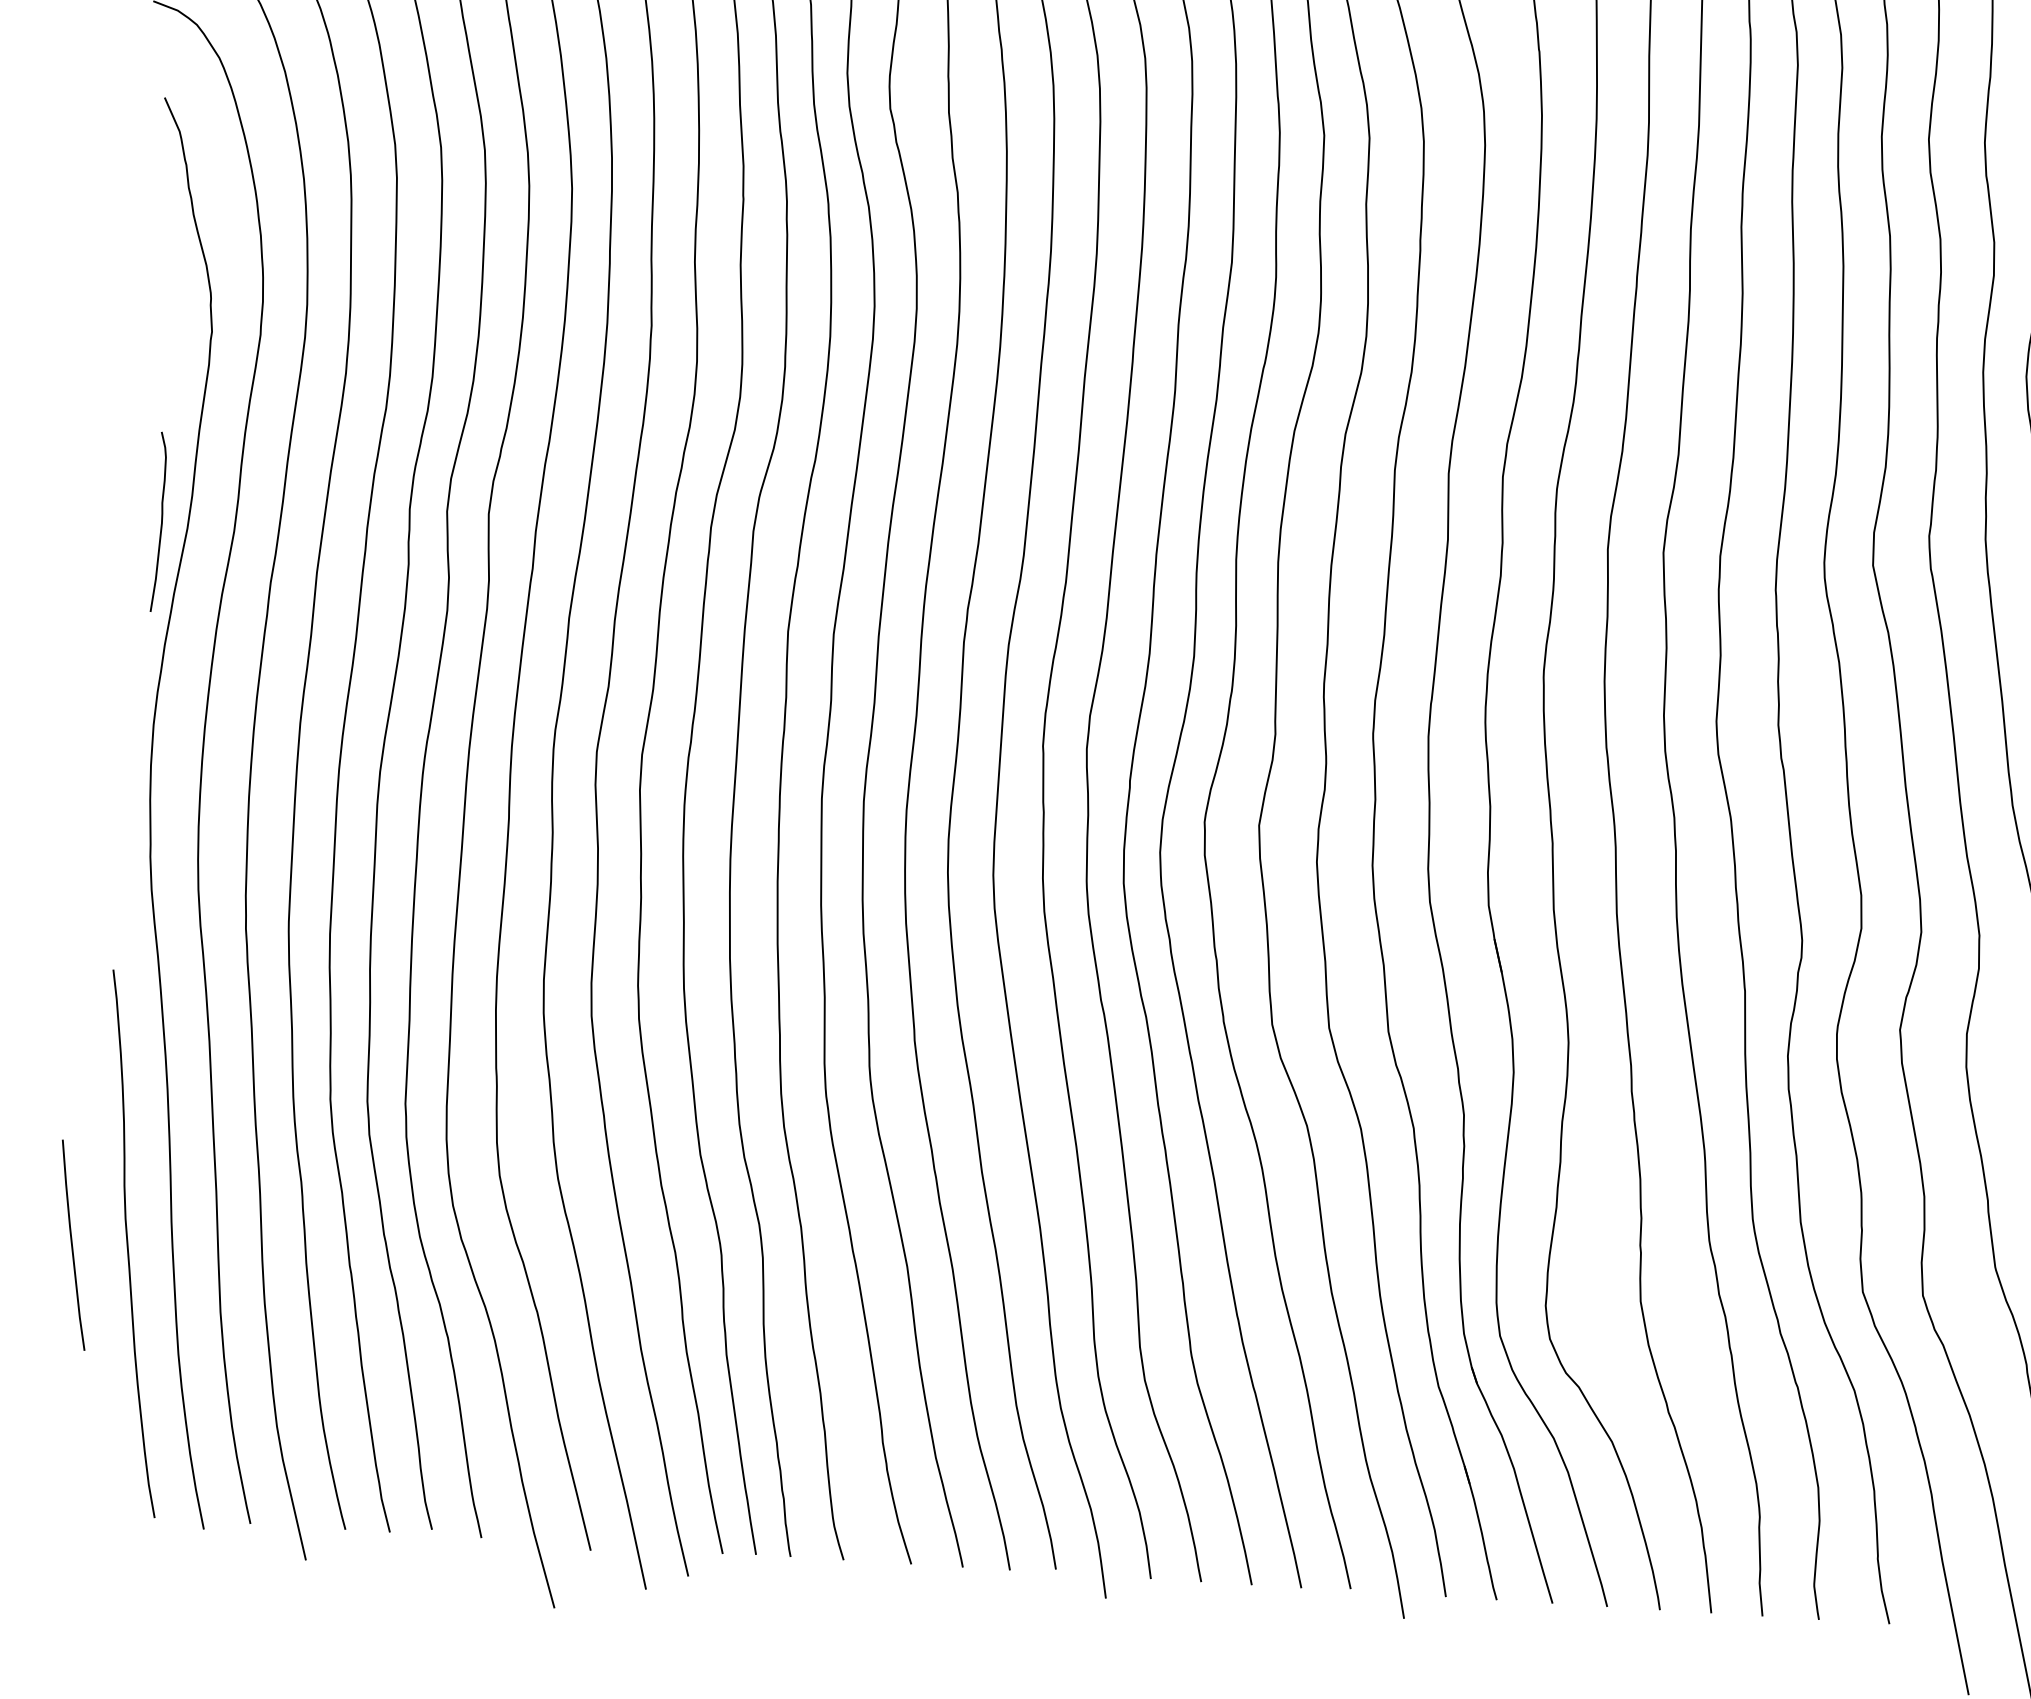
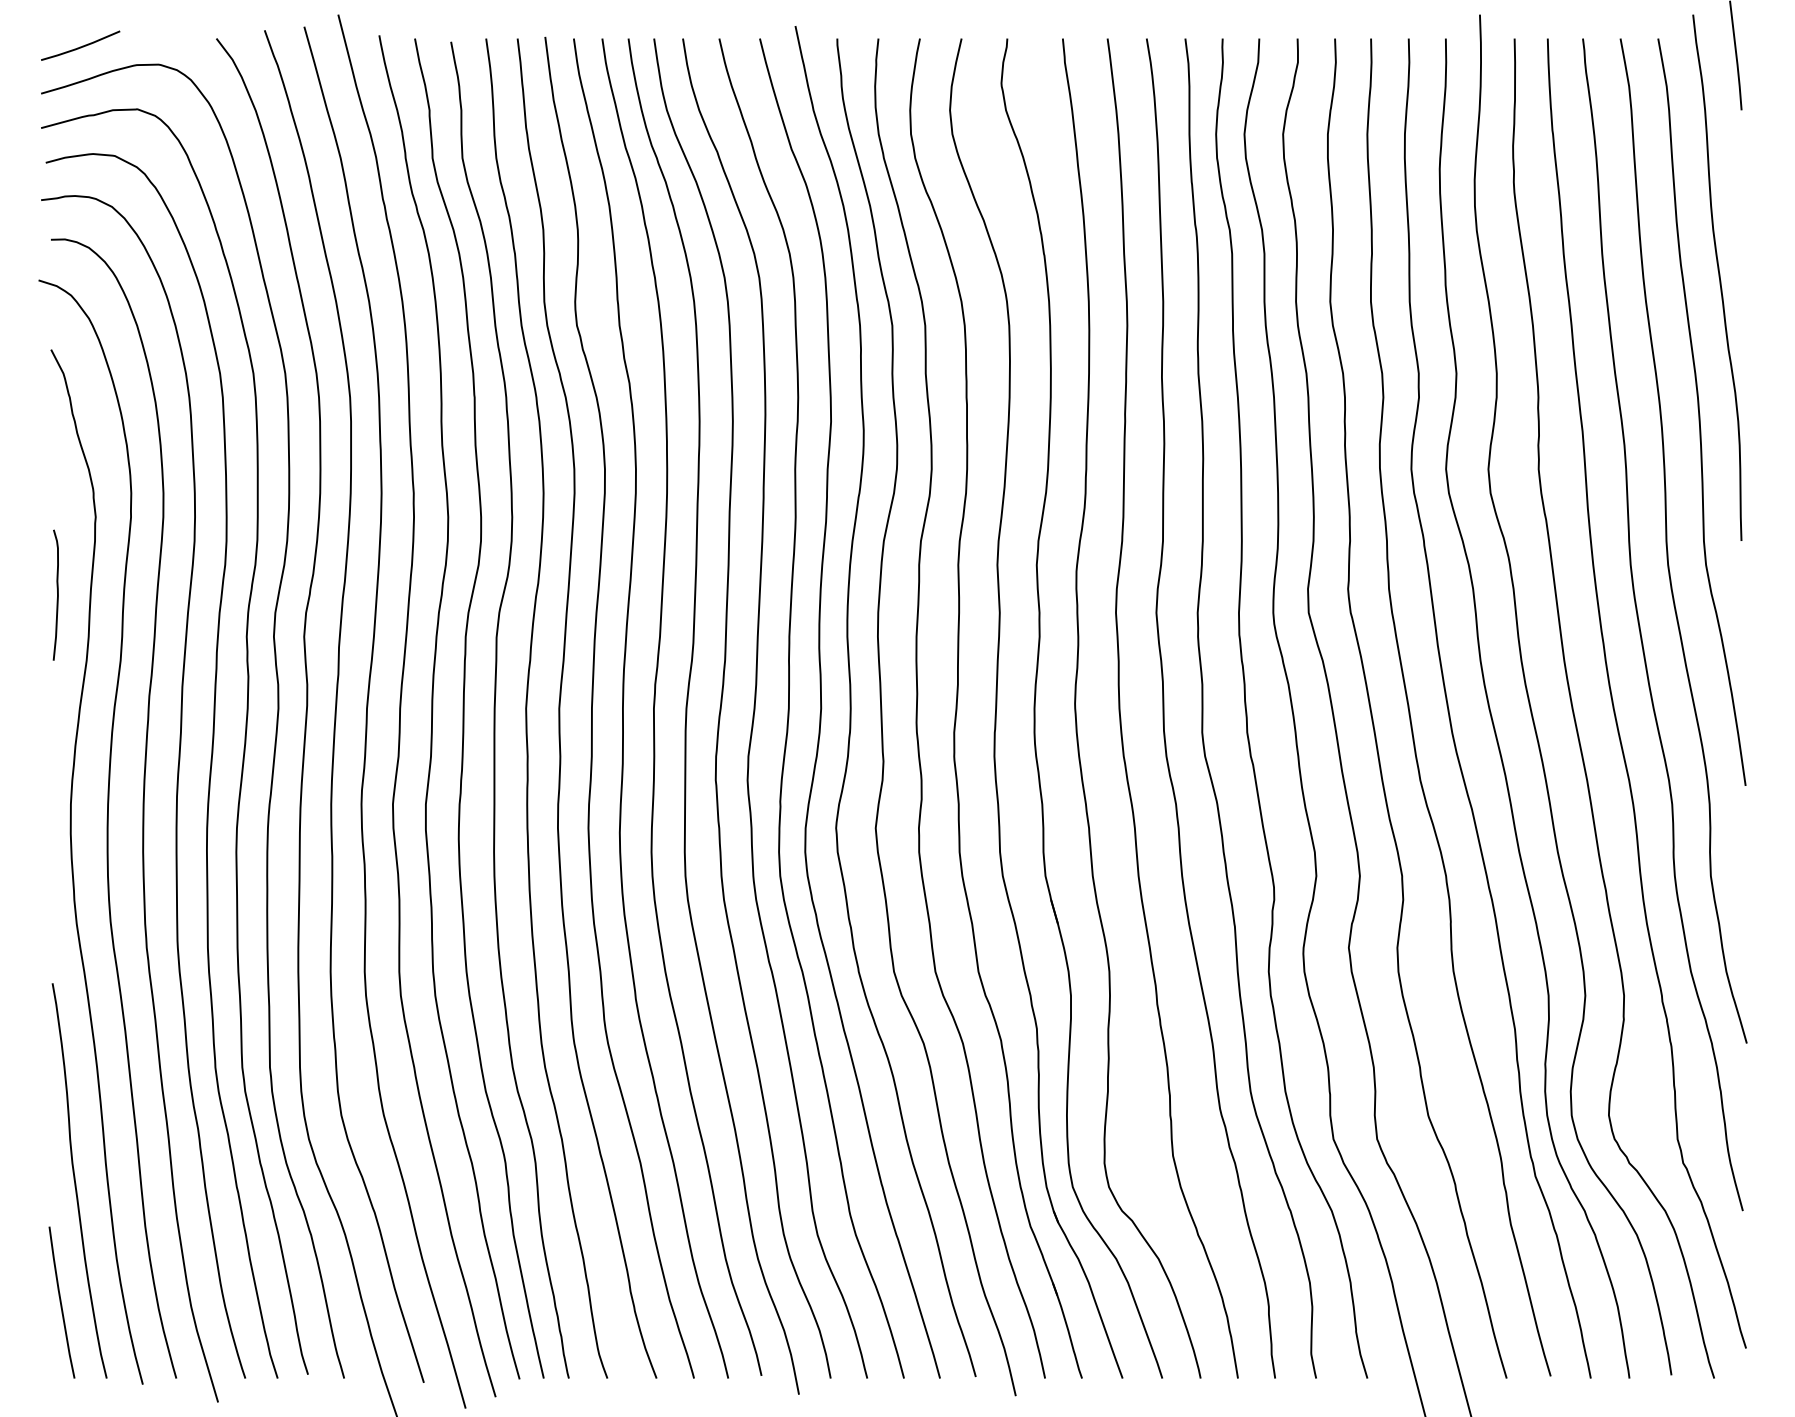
curve: (161, 521) -> (57, 594), moved
line: (72, 1245) -> (61, 1302), moved

